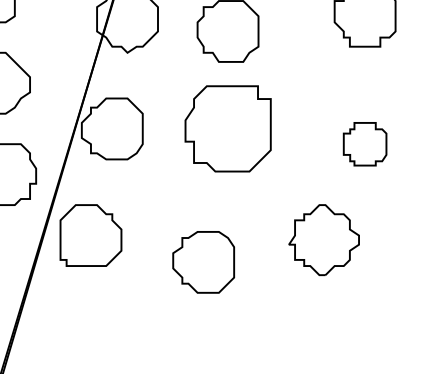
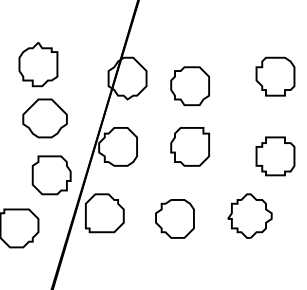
part: (226, 128) -> (189, 146), size x0.71
part: (365, 144) -> (275, 156), size x1.43
part: (202, 261) -> (174, 218), moved

